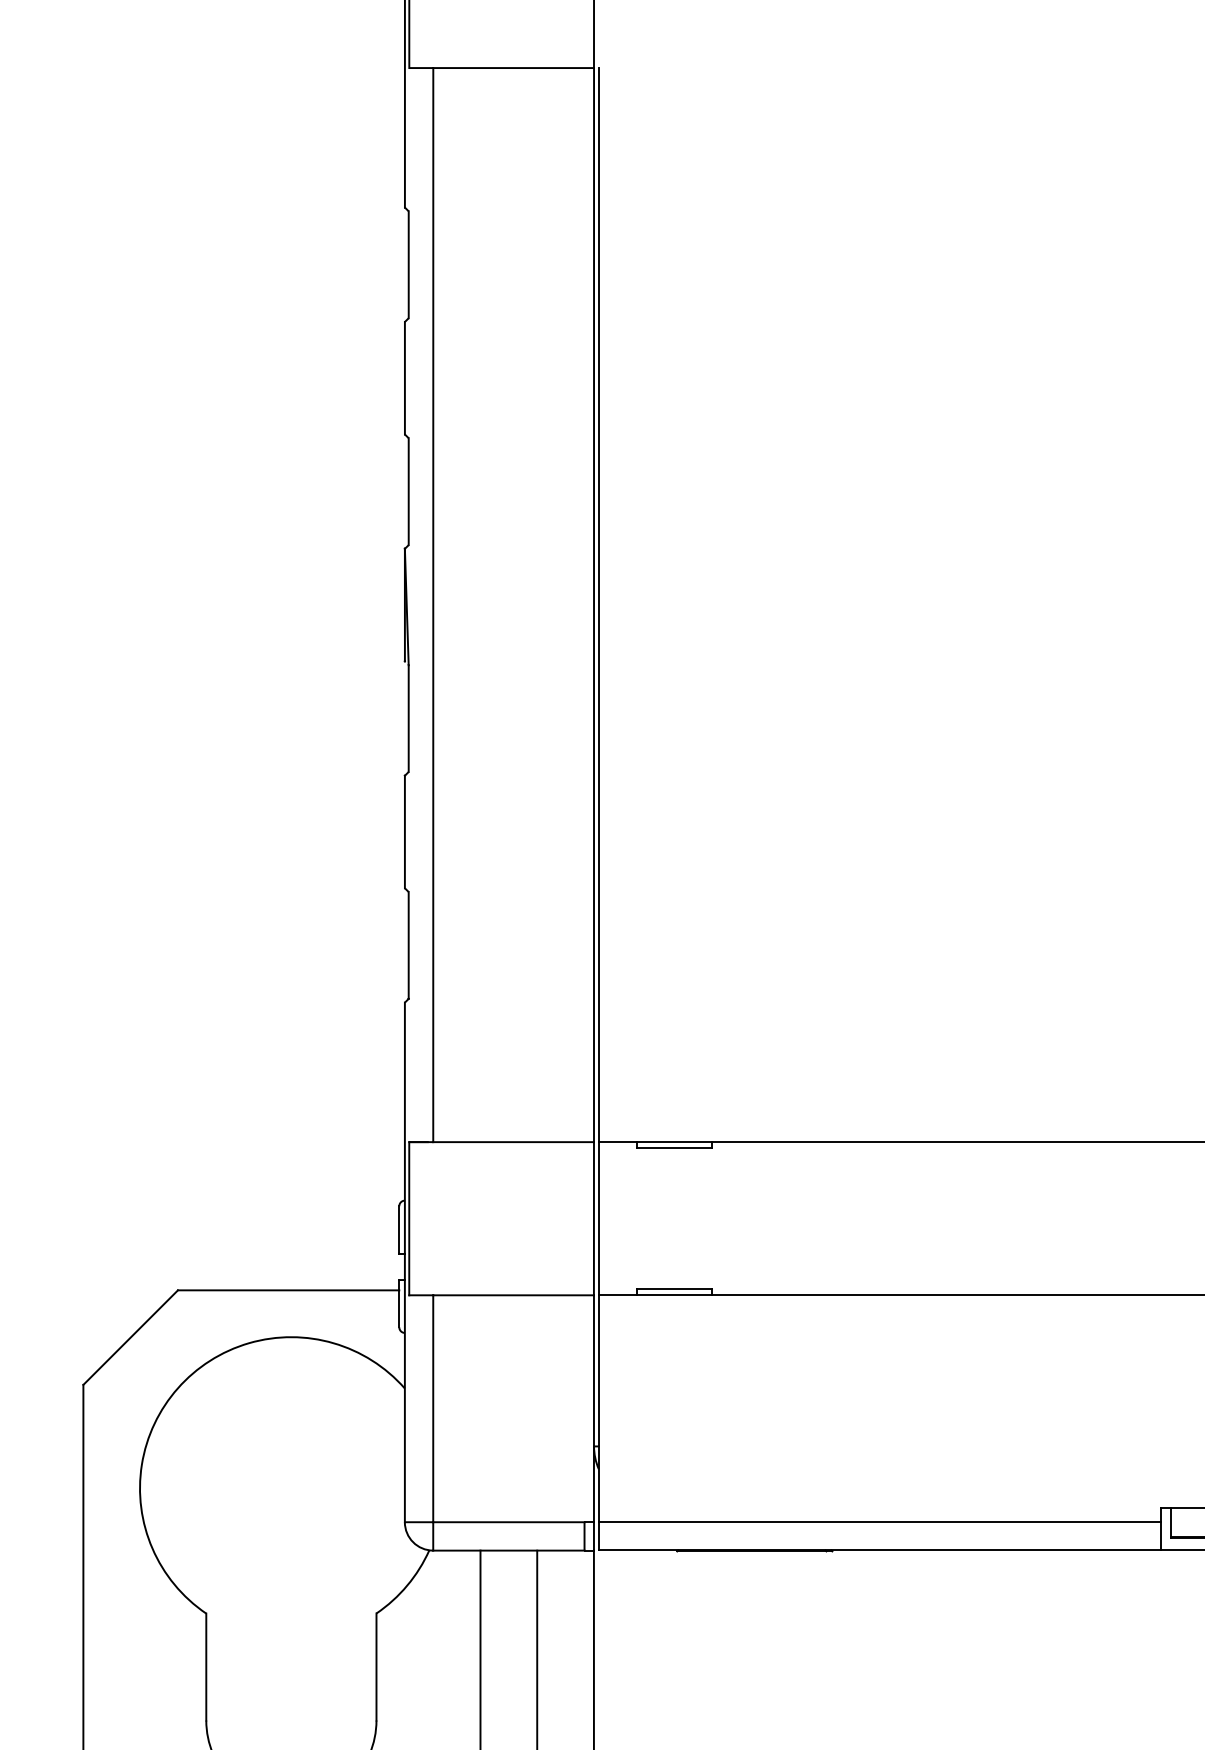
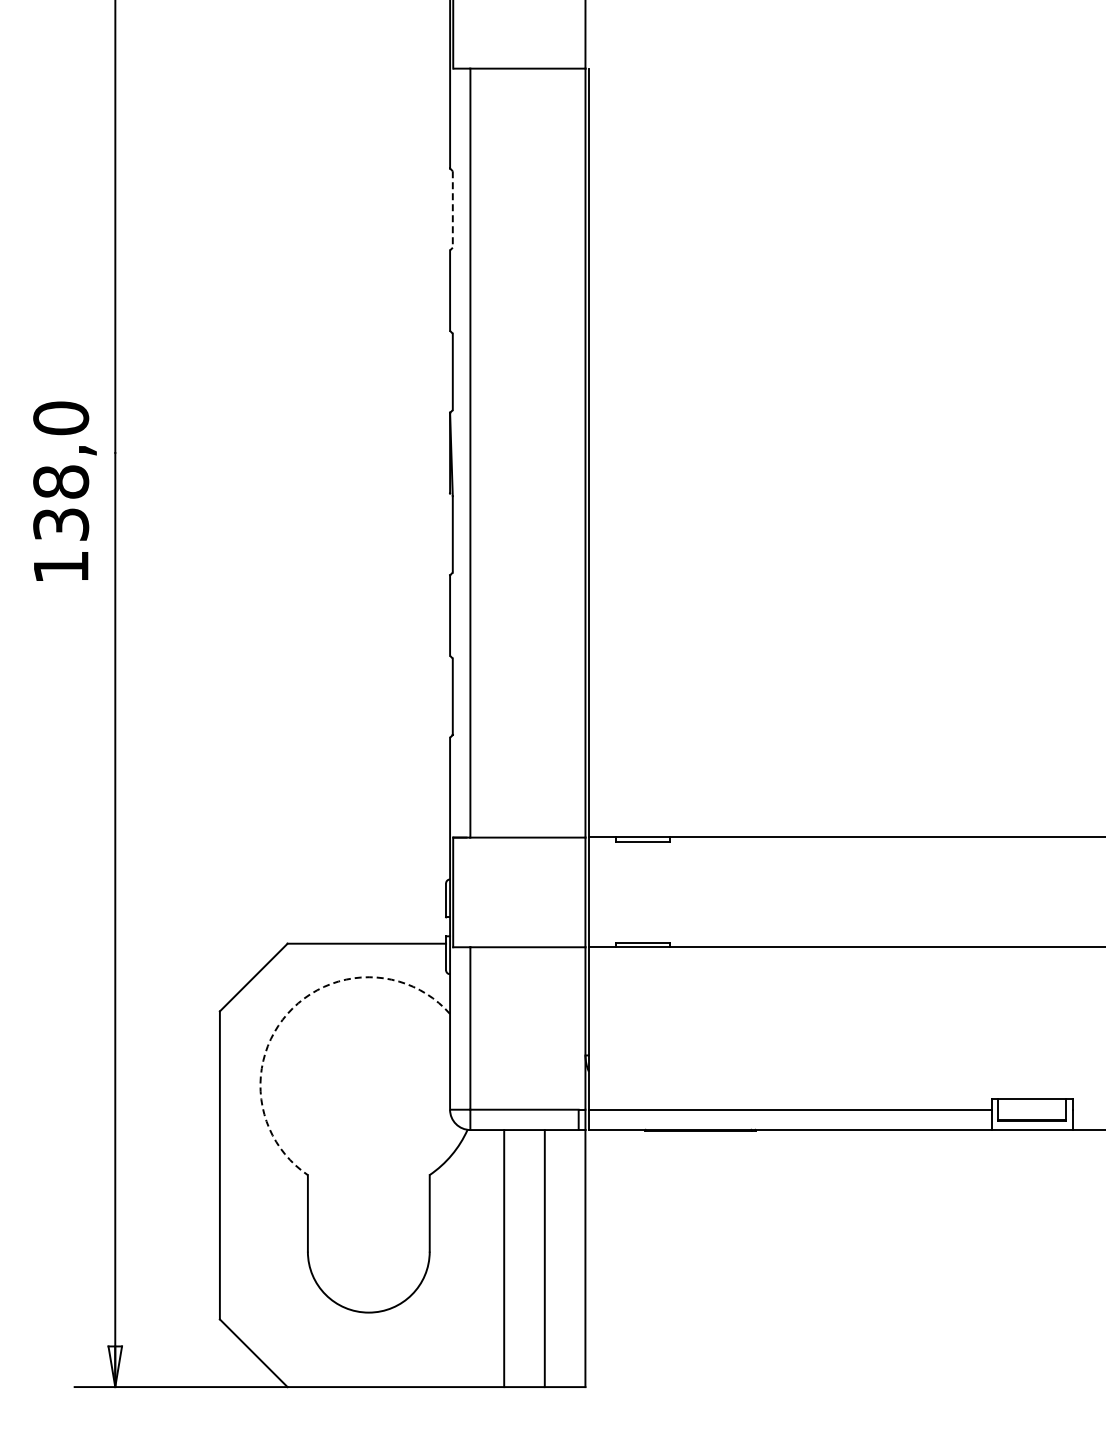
line: (408, 264) -> (452, 209), solid -> dashed
arc: (177, 1387) -> (287, 1013), solid -> dashed

